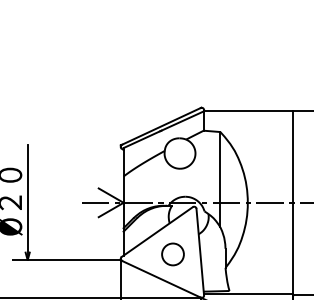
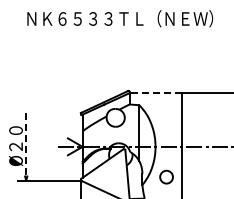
line: (247, 112) -> (155, 93), solid -> dashed
line: (28, 202) -> (26, 146), solid -> dashed
circle: (172, 253) -> (166, 176), moved

